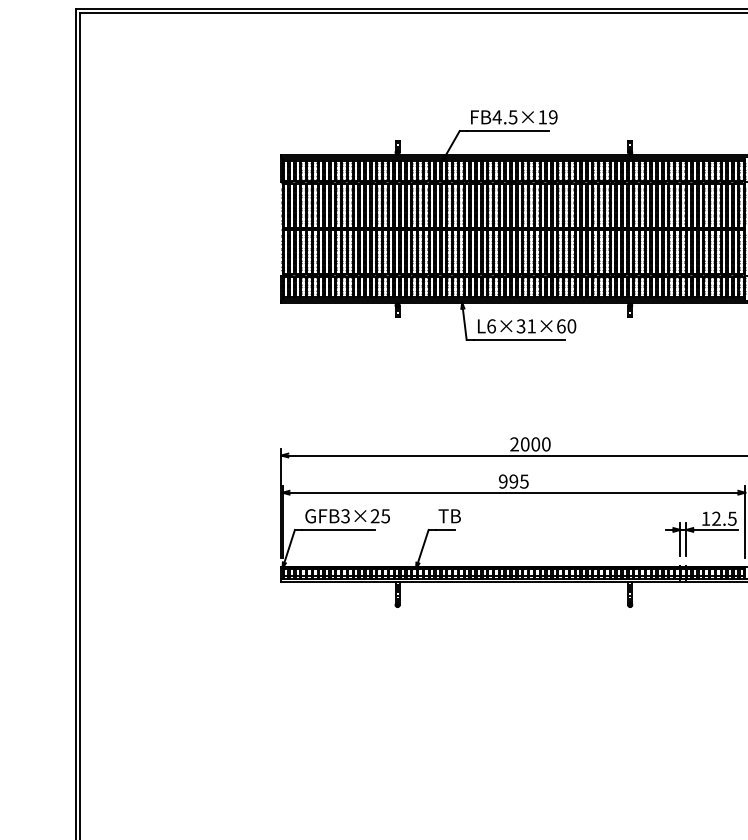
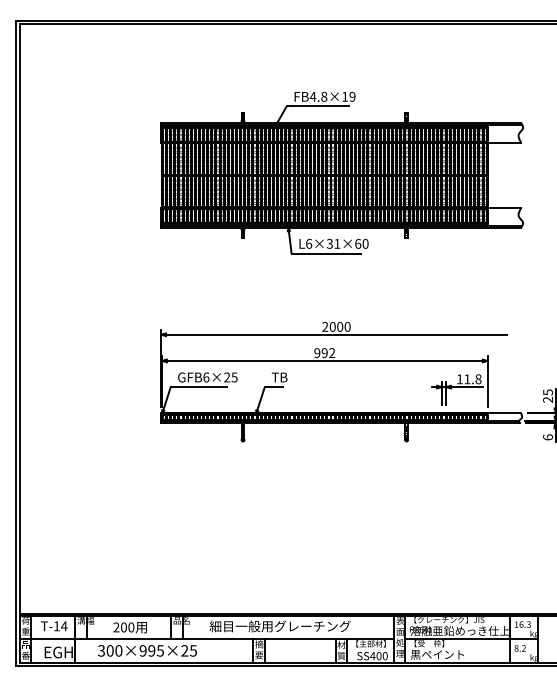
text: (513, 116) -> (324, 96), FB4.5×19 -> FB4.8×19
text: (524, 482) -> (332, 353), 995 -> 992
text: (345, 516) -> (206, 377), GFB3×25 -> GFB6×25
text: (723, 519) -> (472, 379), 12.5 -> 11.8

